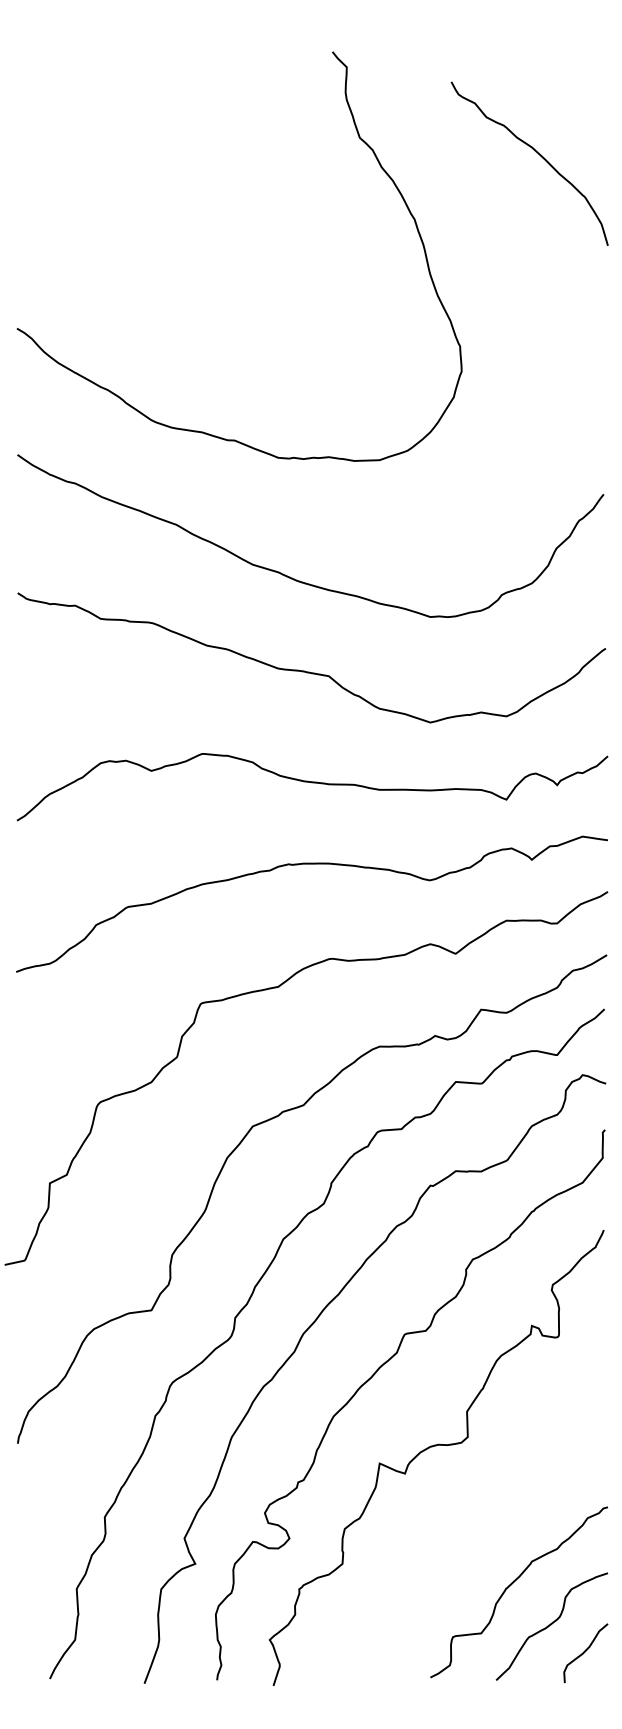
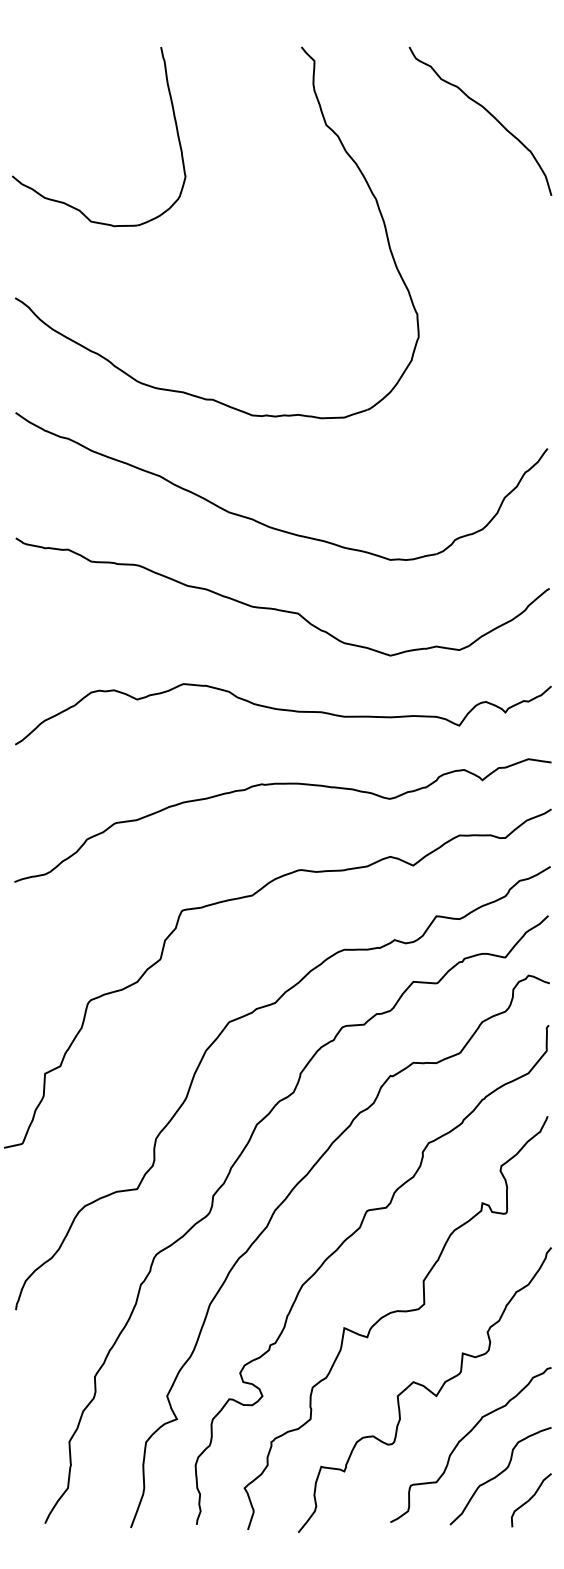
curve: (538, 154) -> (488, 112), moved
part: (72, 223) -> (65, 202), added
curve: (469, 1530) -> (425, 1388), added

